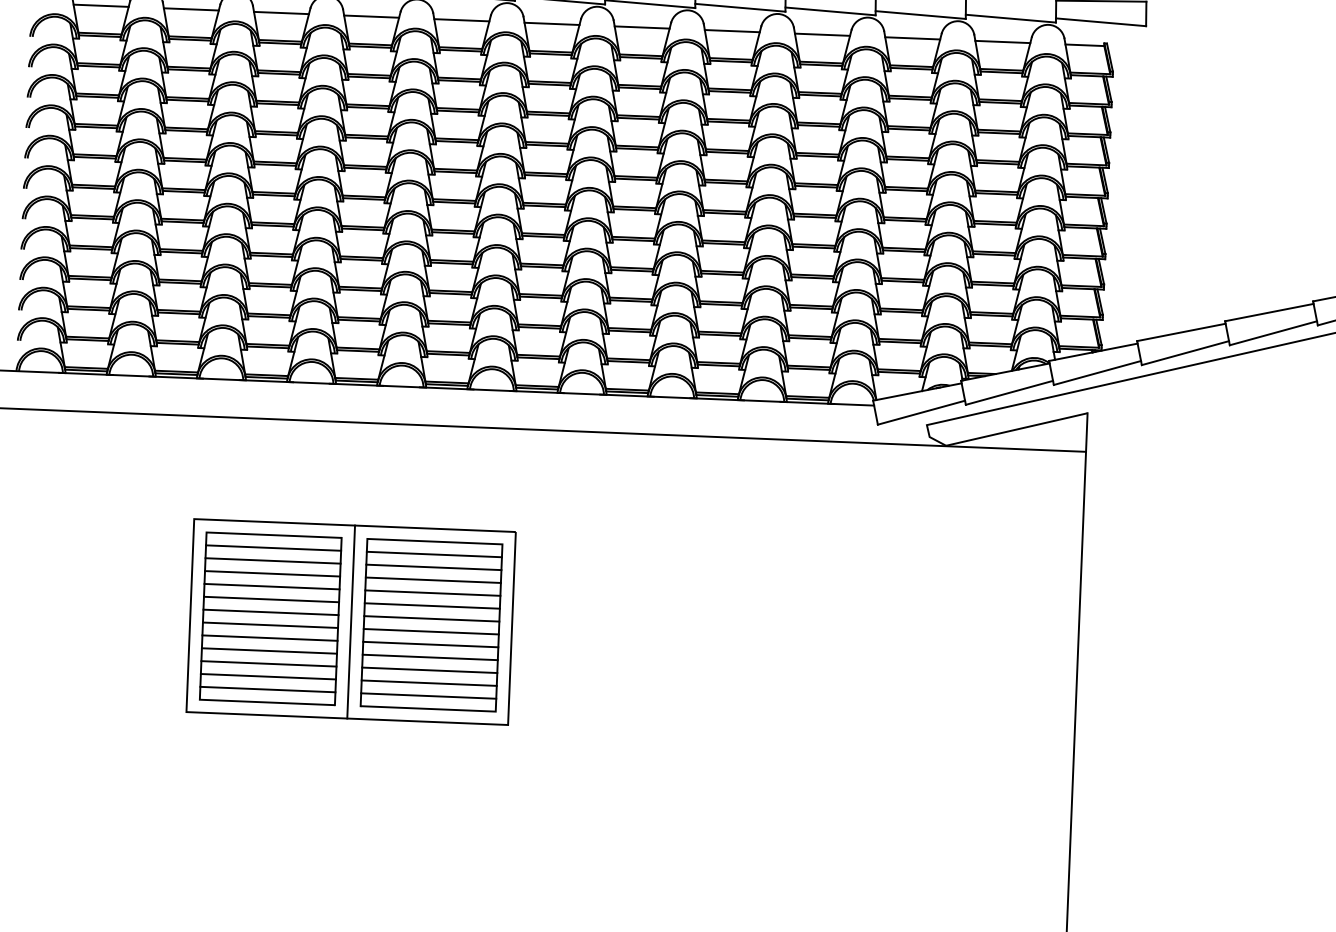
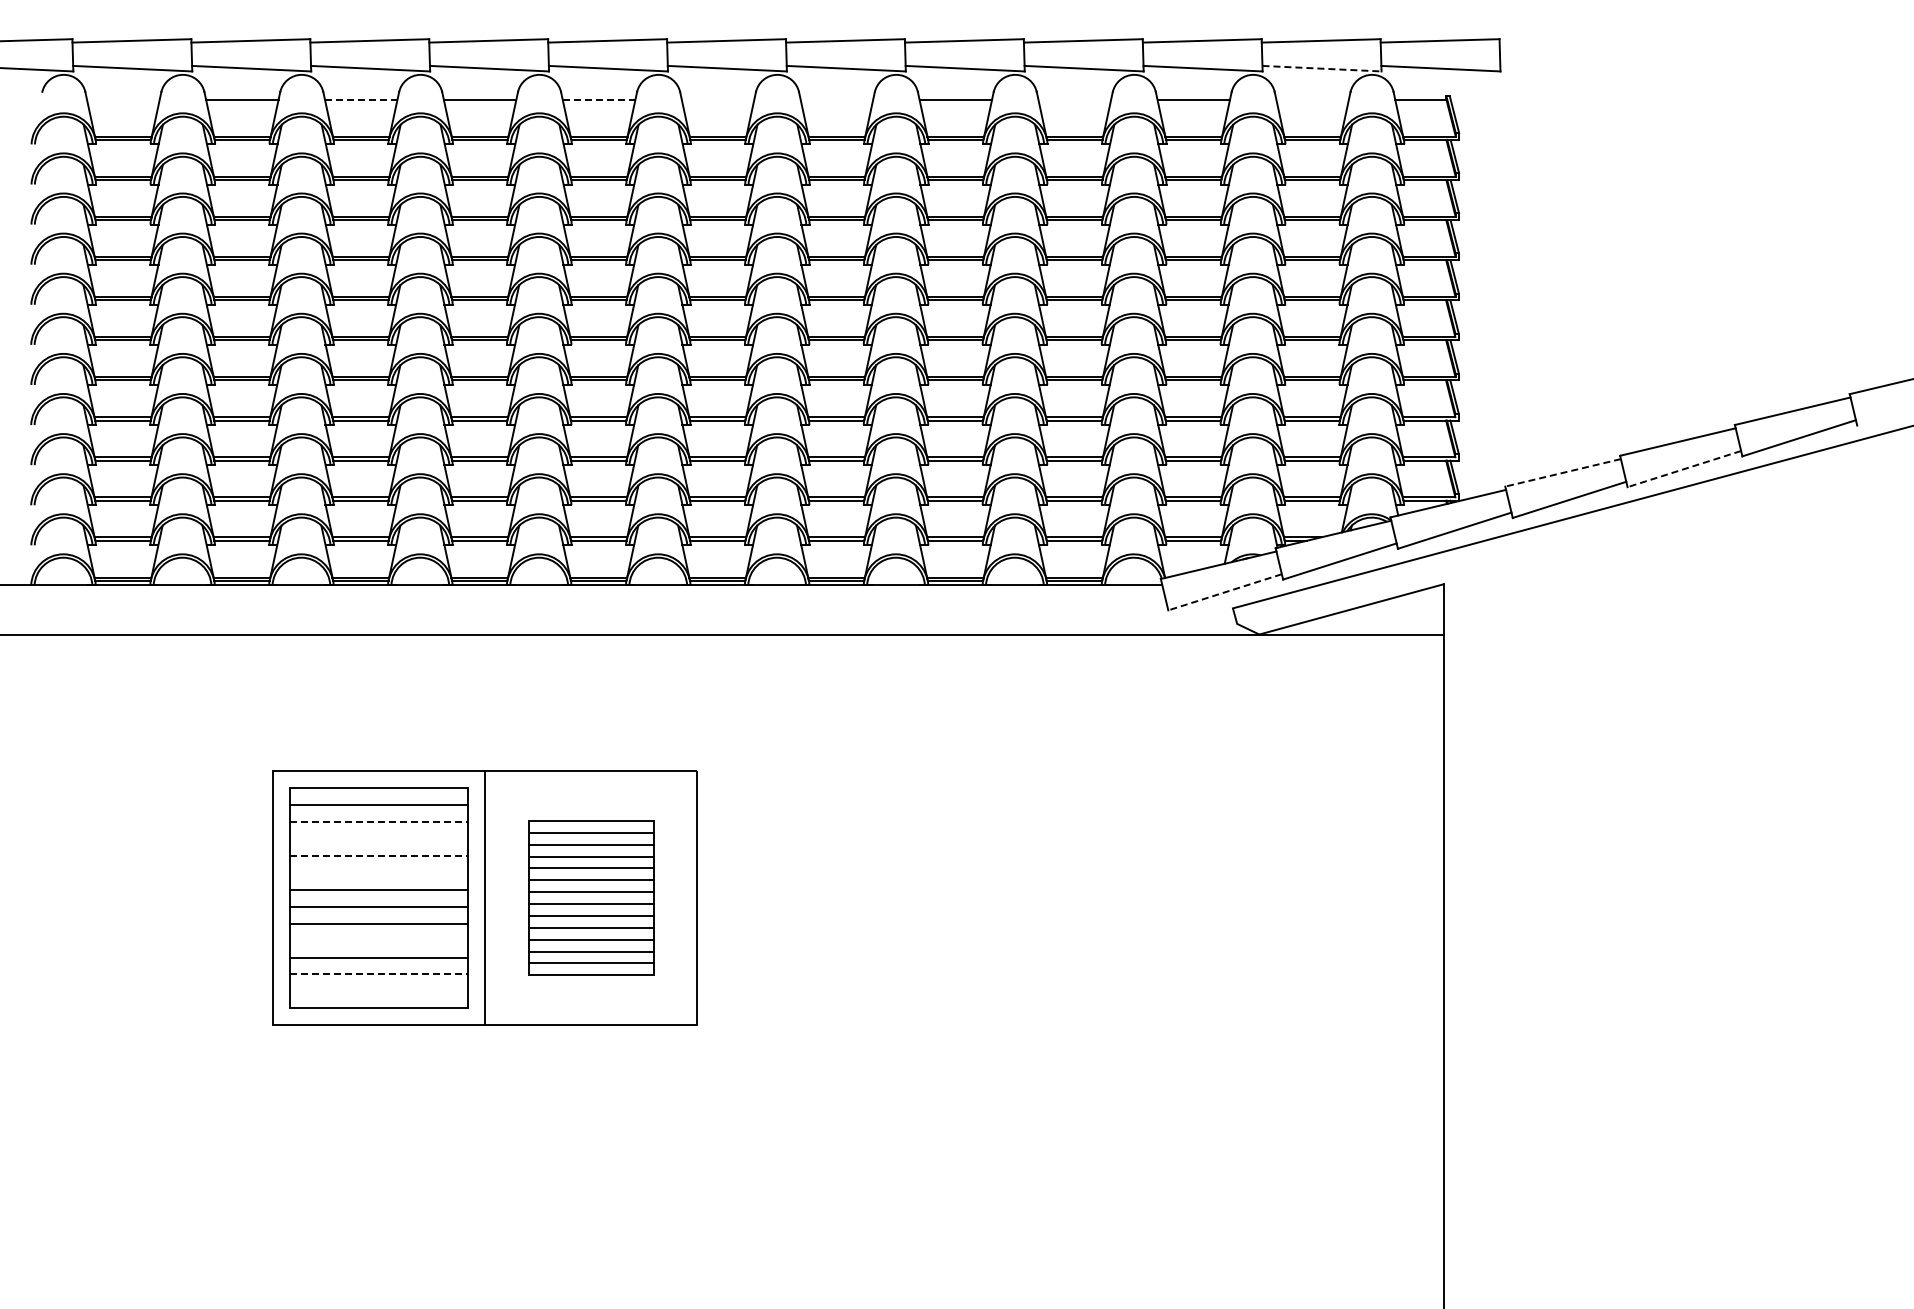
line: (101, 5) -> (123, 99), removed
line: (281, 12) -> (361, 99), solid -> dashed
line: (1011, 18) -> (1322, 68), solid -> dashed
line: (462, 20) -> (599, 99), solid -> dashed
line: (551, 23) -> (717, 99), removed
line: (641, 27) -> (836, 99), removed
line: (822, 34) -> (1074, 99), removed
line: (1002, 41) -> (1312, 99), removed
line: (1180, 332) -> (1562, 472), solid -> dashed
line: (1273, 333) -> (1684, 469), solid -> dashed
line: (921, 412) -> (1225, 592), solid -> dashed
line: (273, 560) -> (379, 821), solid -> dashed
line: (272, 573) -> (379, 838), removed
line: (272, 586) -> (379, 855), solid -> dashed
line: (271, 599) -> (379, 872), removed
part: (431, 624) -> (590, 897), size x0.7
line: (269, 650) -> (379, 940), removed
line: (268, 676) -> (379, 974), solid -> dashed
line: (268, 689) -> (379, 991), removed

